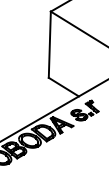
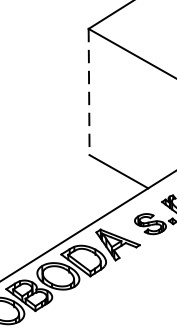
line: (49, 45) -> (88, 93), solid -> dashed

